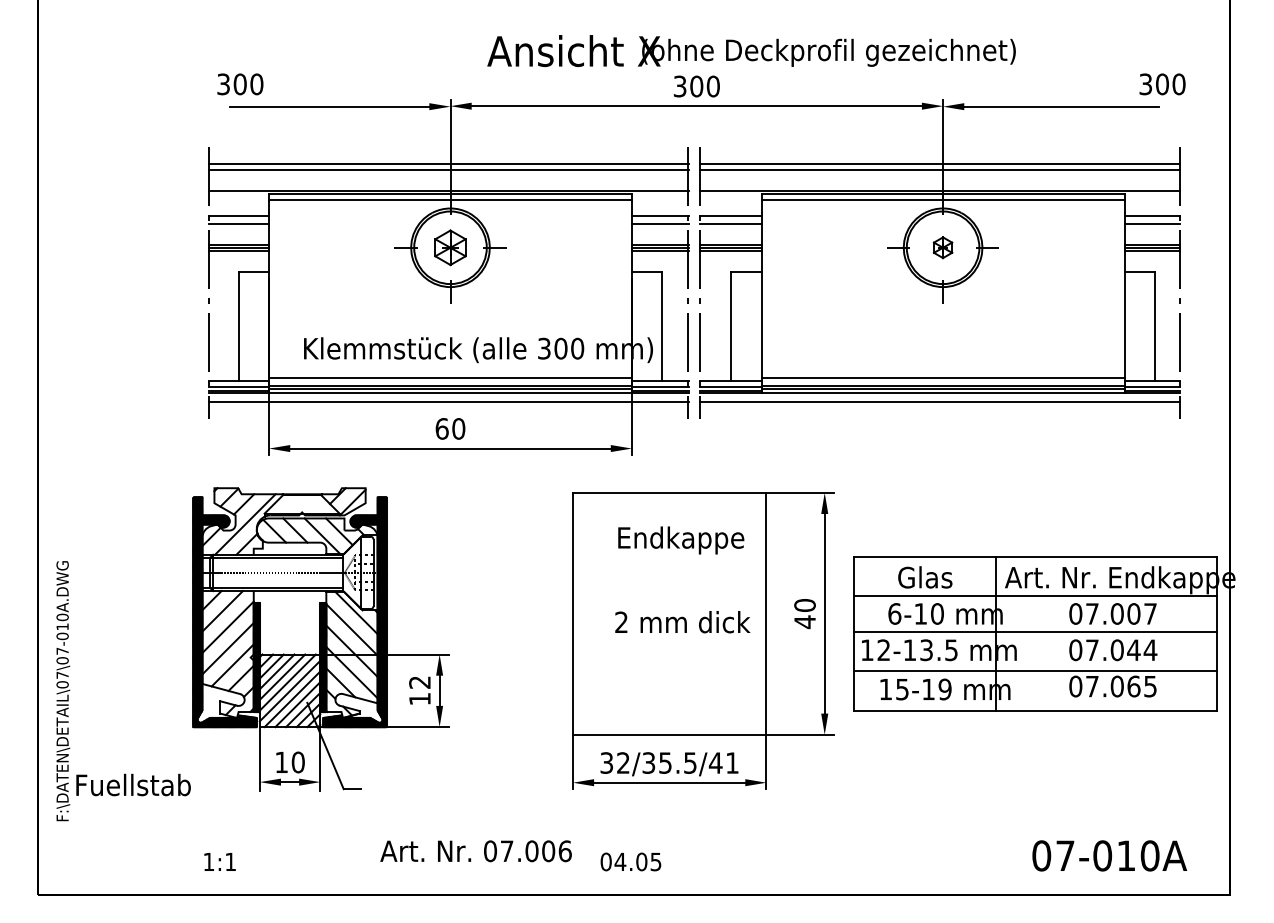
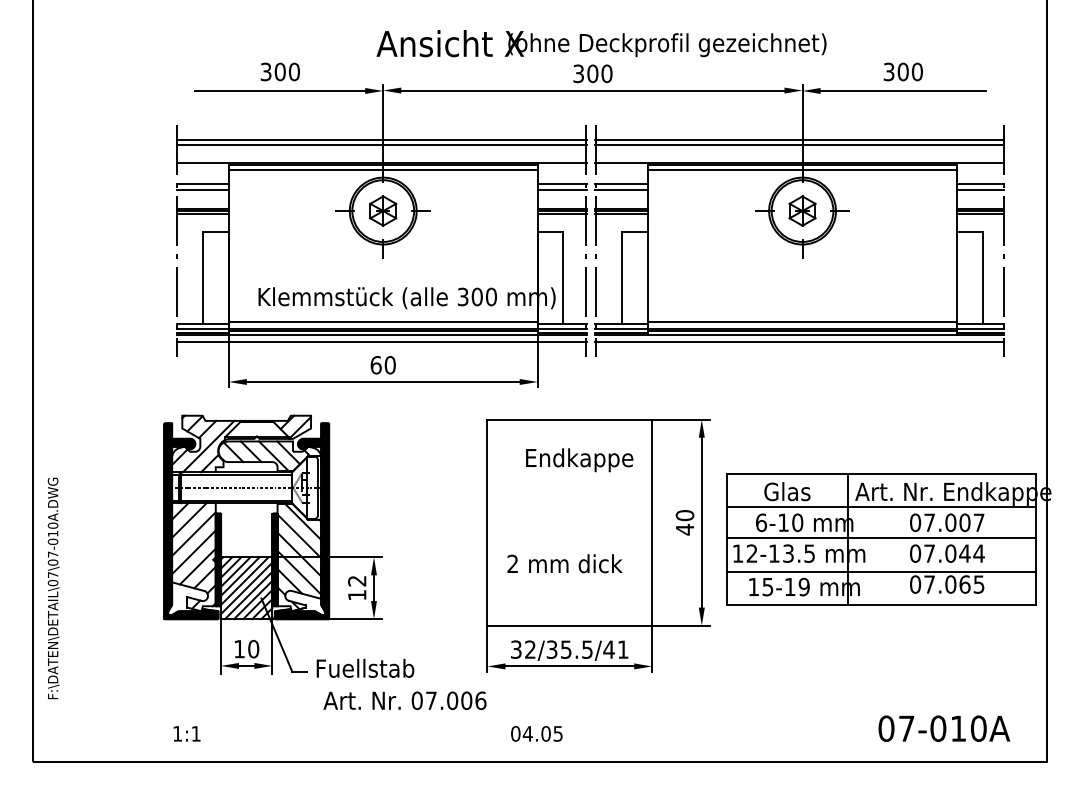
text: (751, 50) -> (601, 43), moved
text: (239, 83) -> (279, 71), moved
text: (1161, 83) -> (902, 71), moved
part: (943, 247) -> (802, 210), size x1.67
text: (682, 621) -> (564, 563), moved
text: (133, 783) -> (365, 667), moved
text: (475, 850) -> (404, 700), moved

